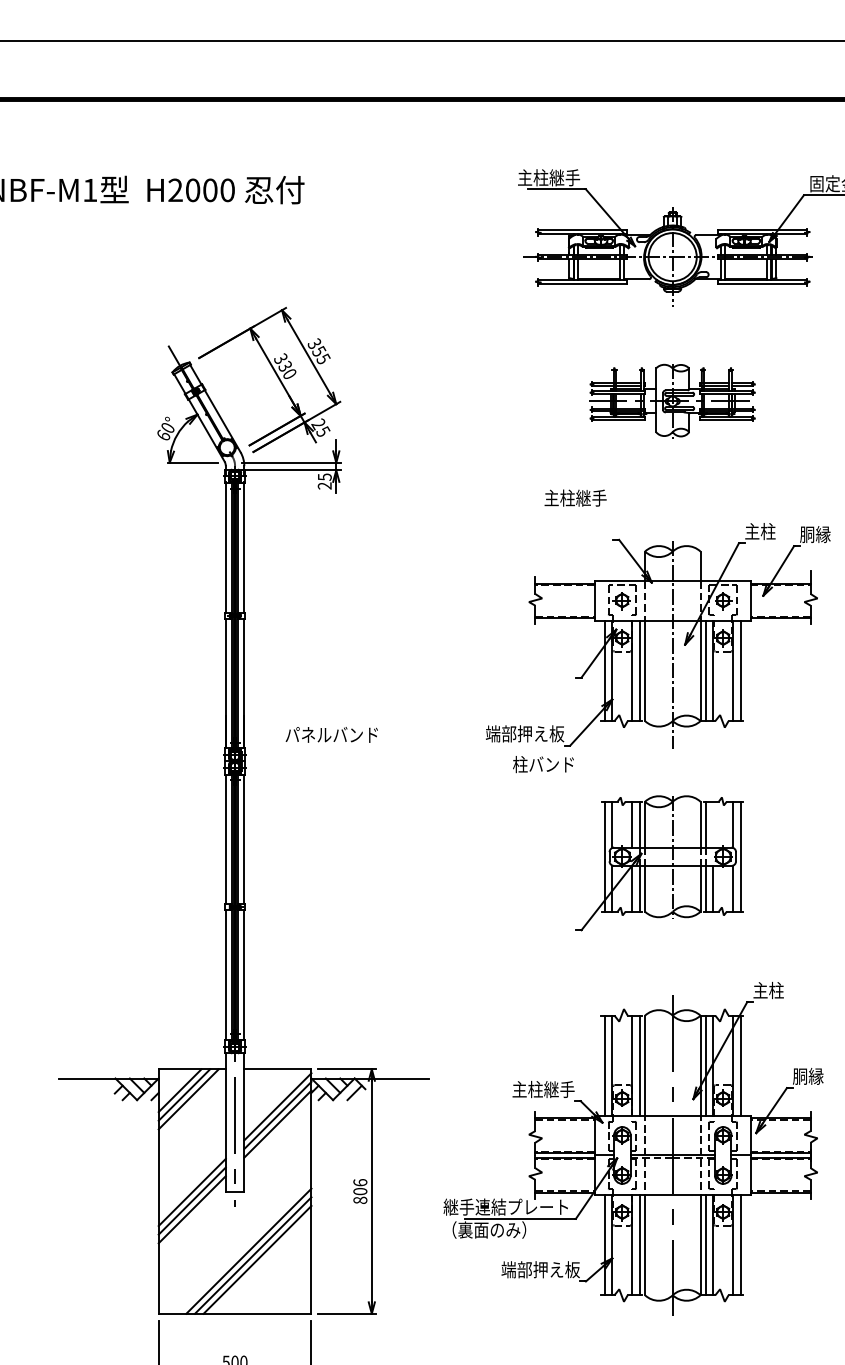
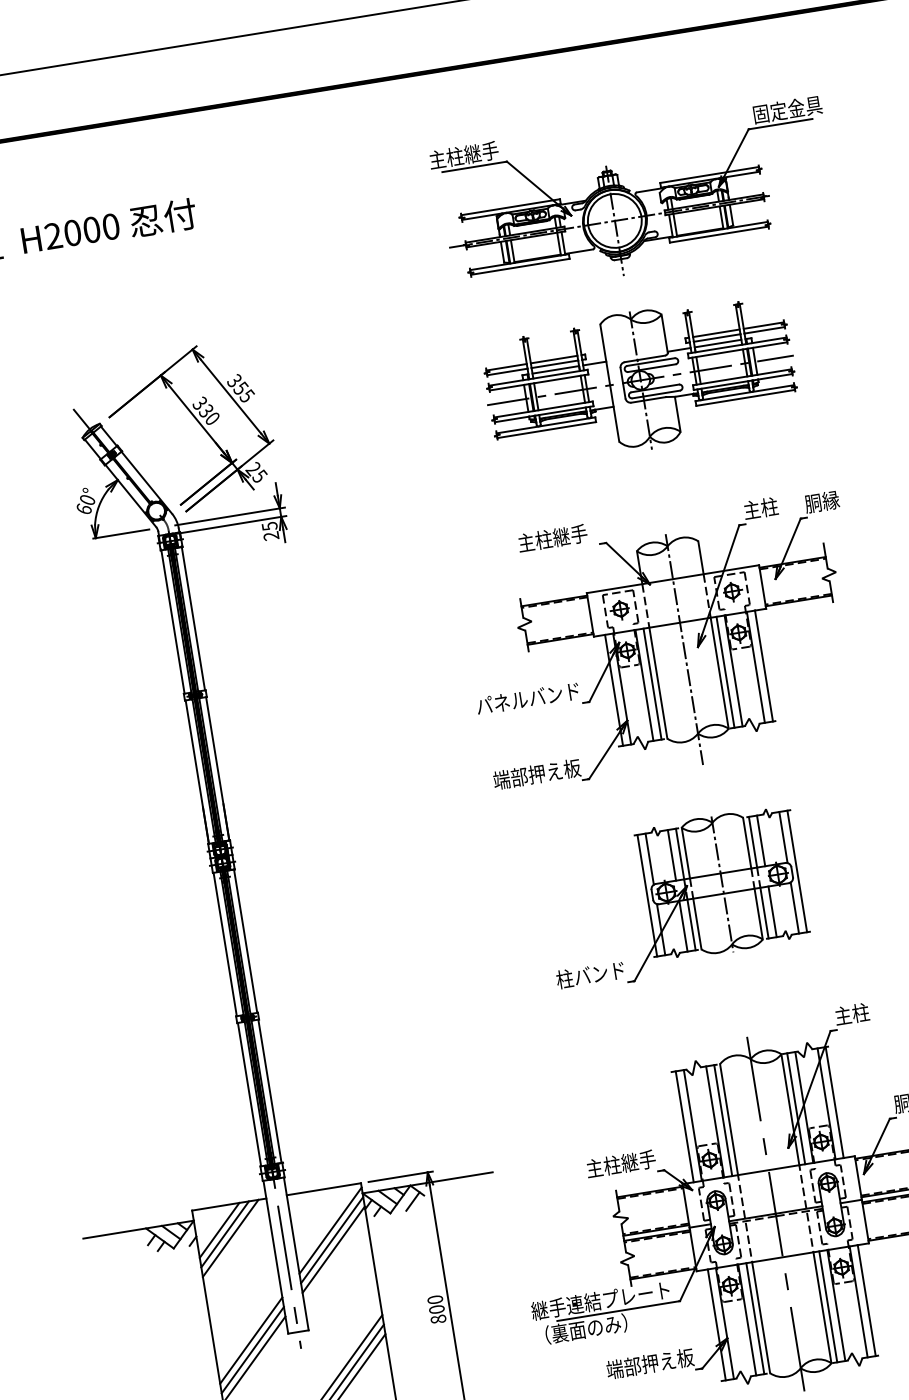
part: (672, 401) -> (640, 380), size x1.67
text: (575, 497) -> (552, 537), moved
text: (331, 734) -> (527, 698), moved
text: (543, 764) -> (590, 974), moved
line: (713, 824) -> (761, 840), added
text: (360, 1182) -> (435, 1299), 806 -> 800

